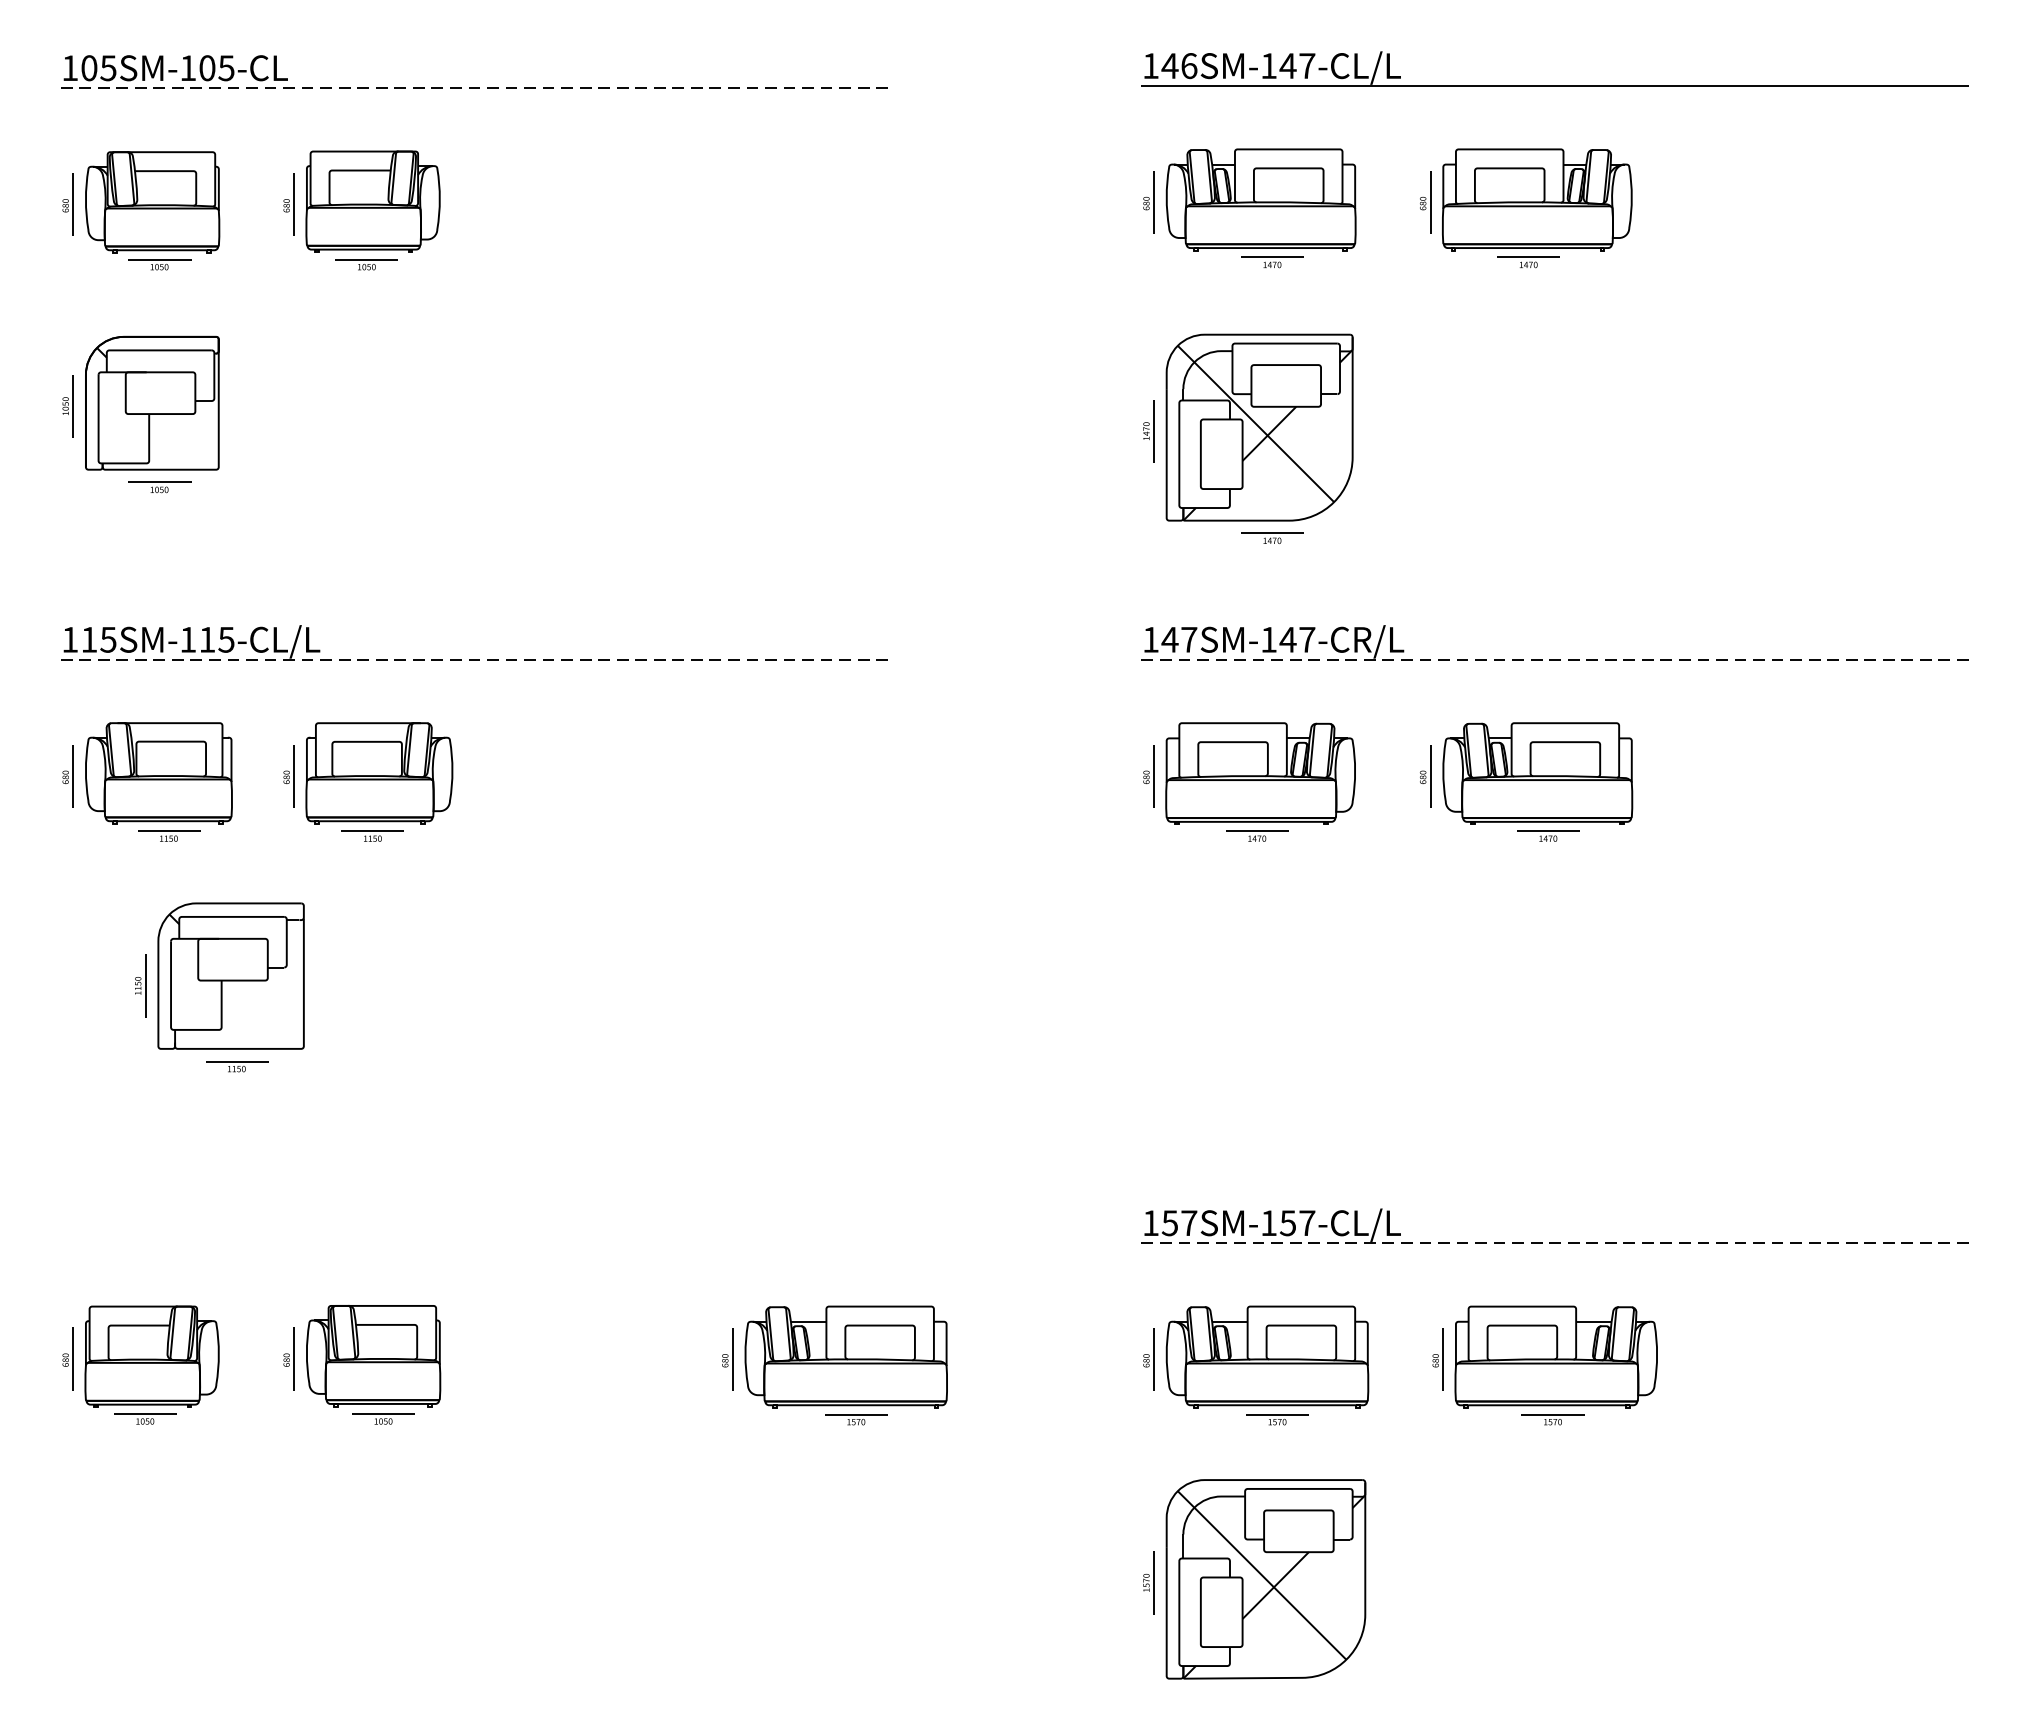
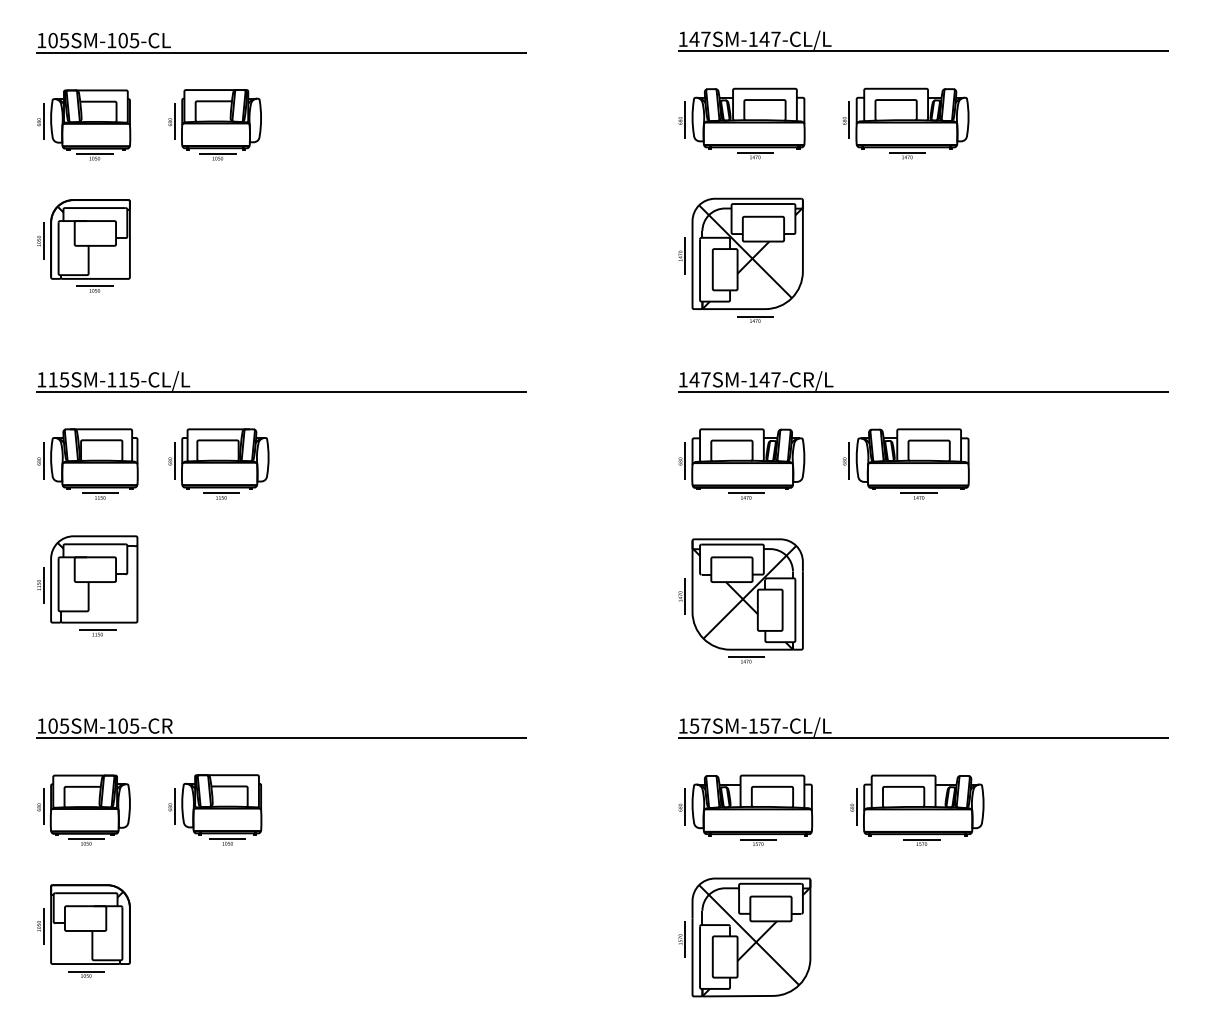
text: (1188, 64) -> (705, 38), 146SM-147- -> 147SM-147-
line: (474, 88) -> (281, 52), dashed -> solid
line: (474, 659) -> (281, 391), dashed -> solid
line: (1555, 659) -> (923, 391), dashed -> solid
part: (219, 986) -> (87, 585), moved
part: (1247, 1011) -> (740, 600), added
part: (474, 1242) -> (281, 737), added
line: (1555, 1244) -> (923, 738), dashed -> solid
part: (834, 1363) -> (495, 809), removed
part: (140, 1567) -> (83, 930), added

